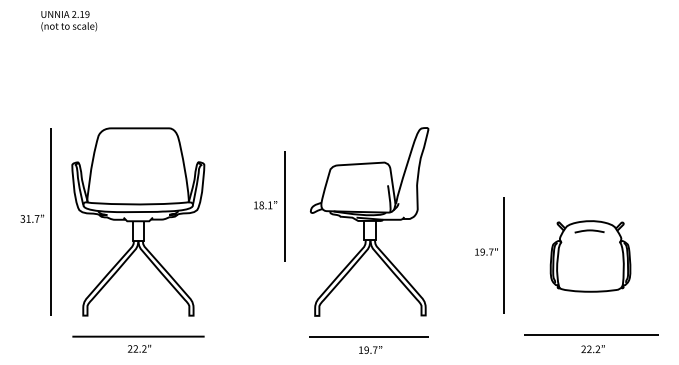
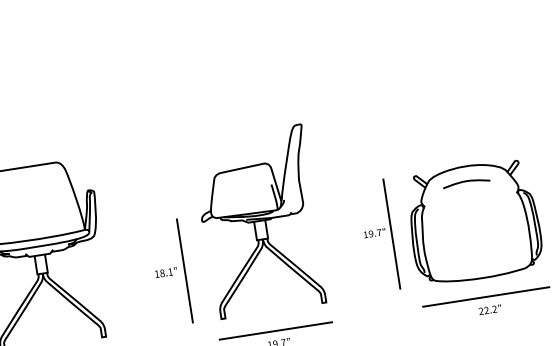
part: (269, 206) -> (170, 273), moved
part: (590, 256) -> (474, 222), size x1.67

